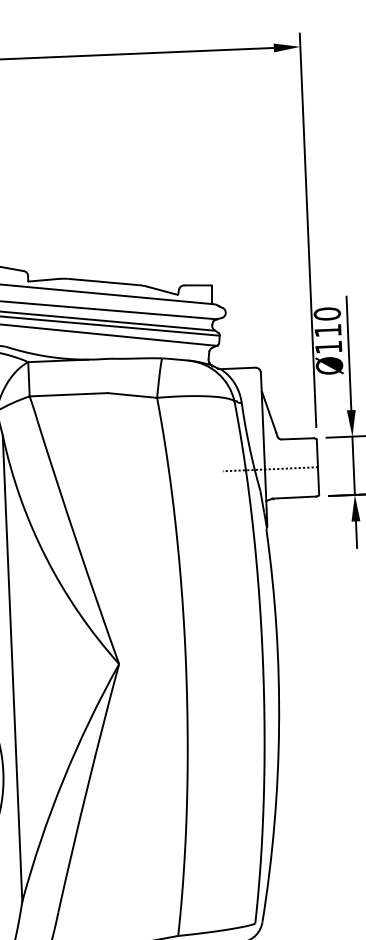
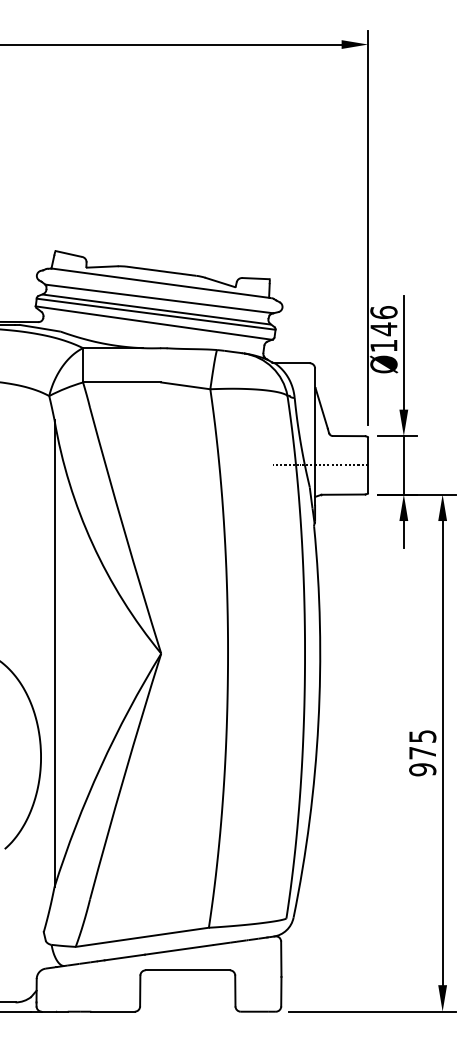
text: (327, 322) -> (383, 321), Ø110 -> Ø146

